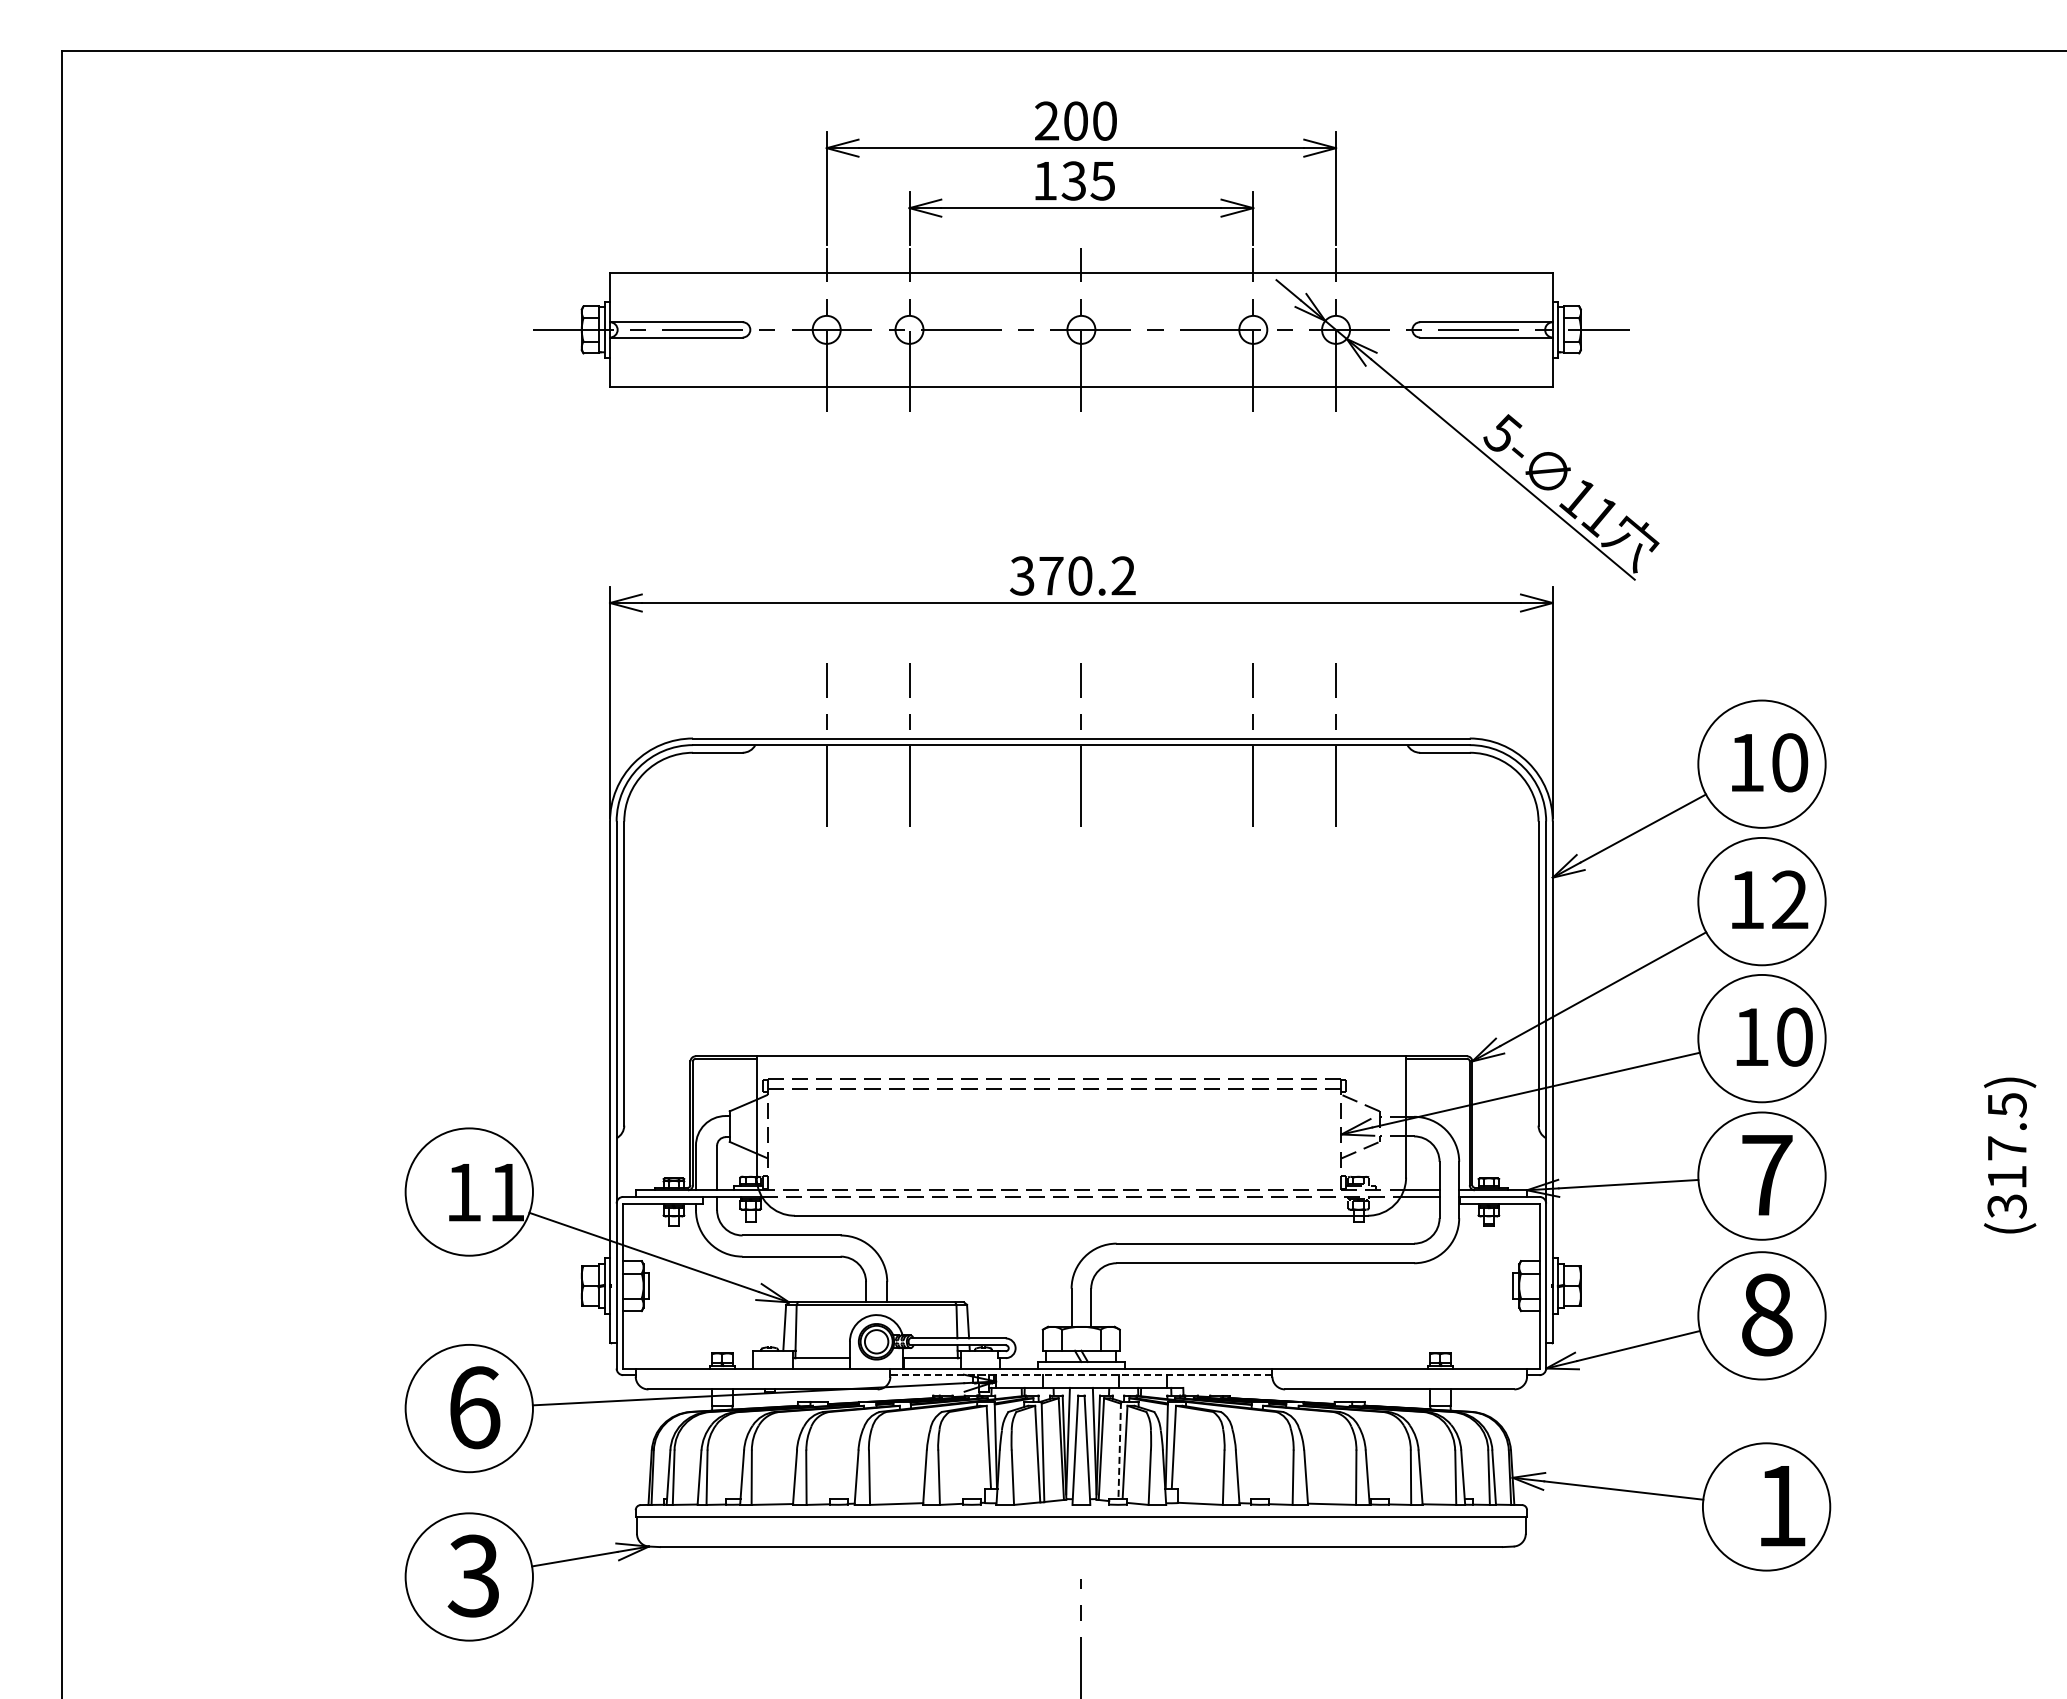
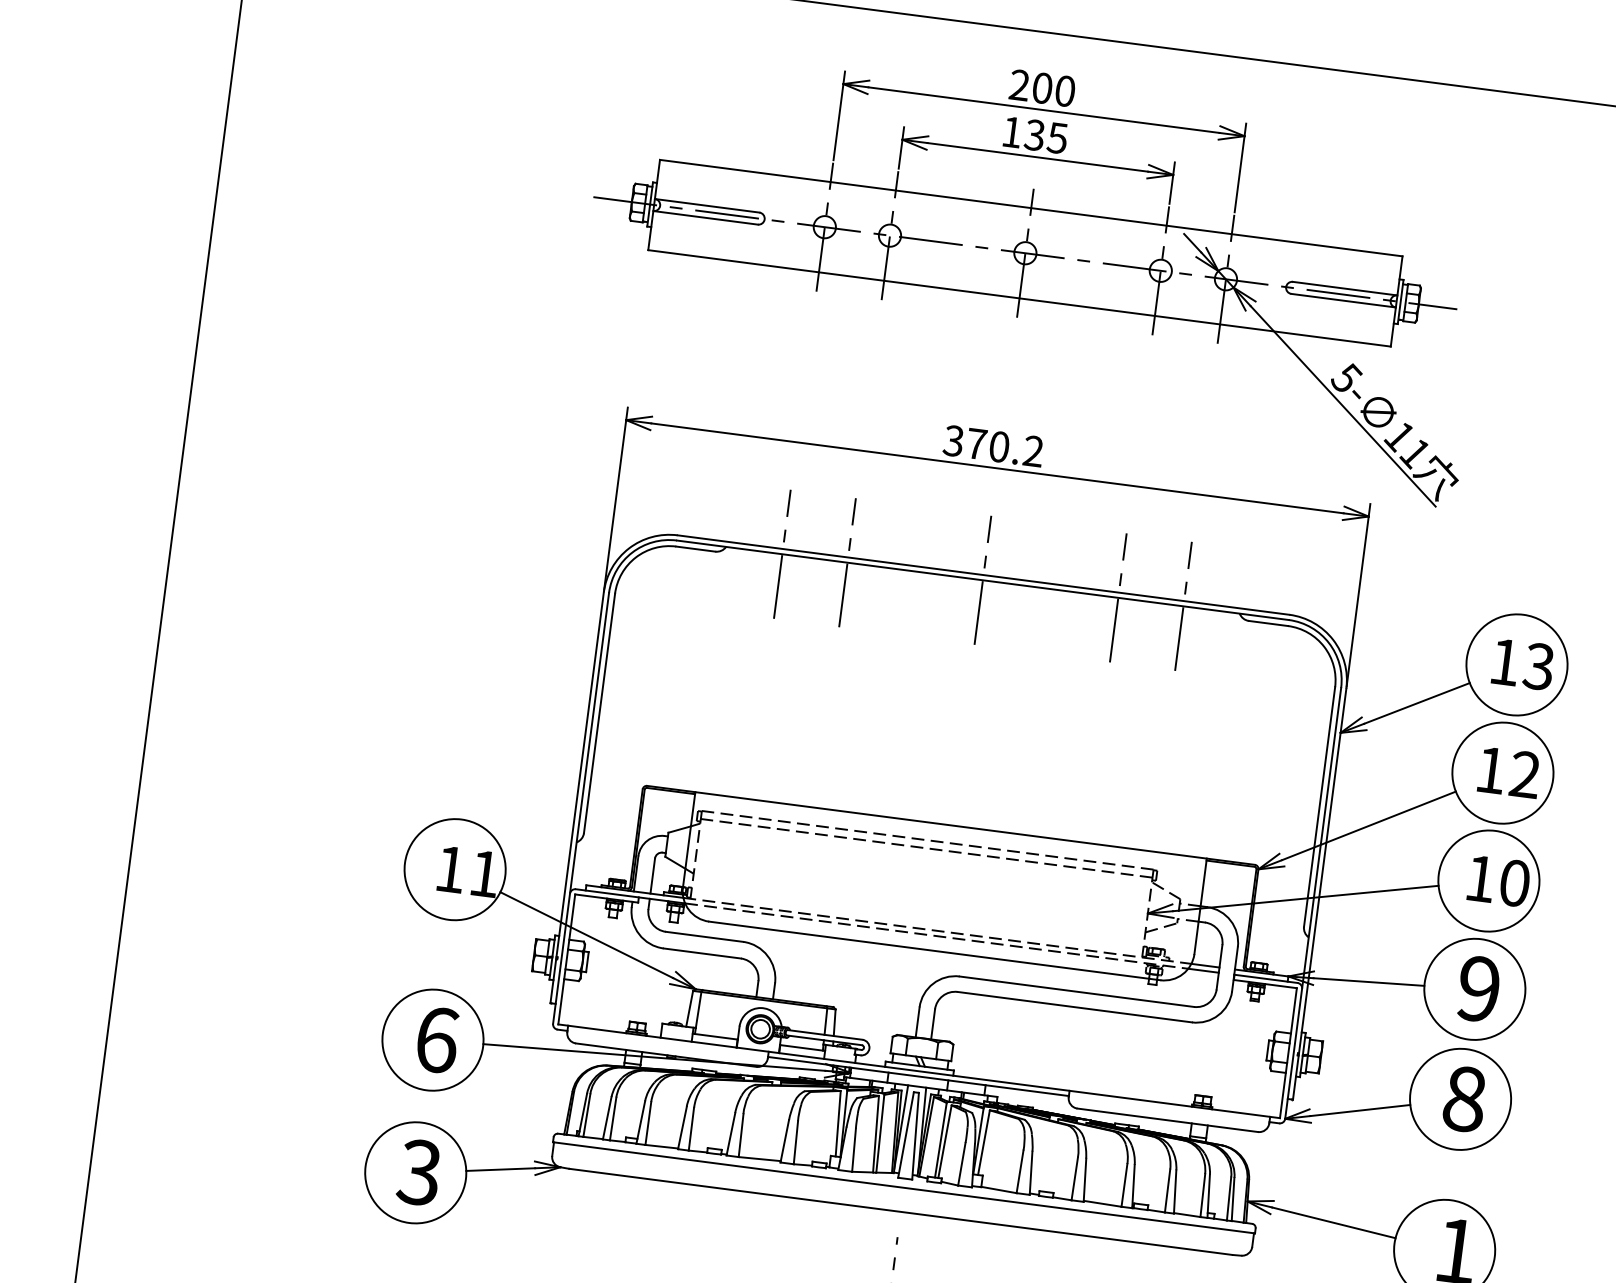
text: (1789, 762) -> (1538, 666), 10 -> 13
text: (1766, 1174) -> (1478, 988), 7 -> 9
line: (1080, 1375) -> (917, 1076), dashed -> solid
line: (1119, 1450) -> (940, 1139), dashed -> solid

